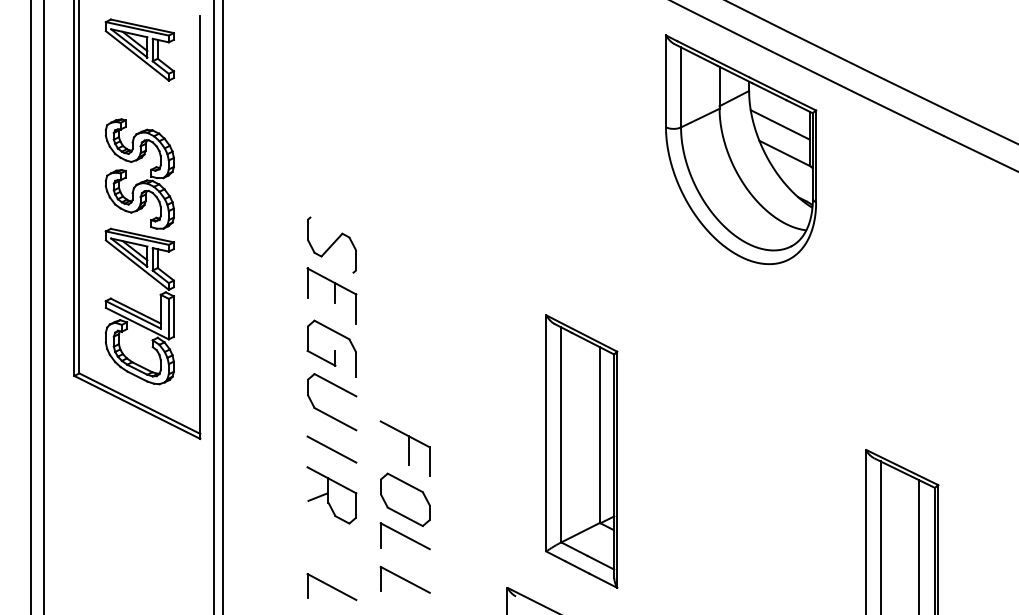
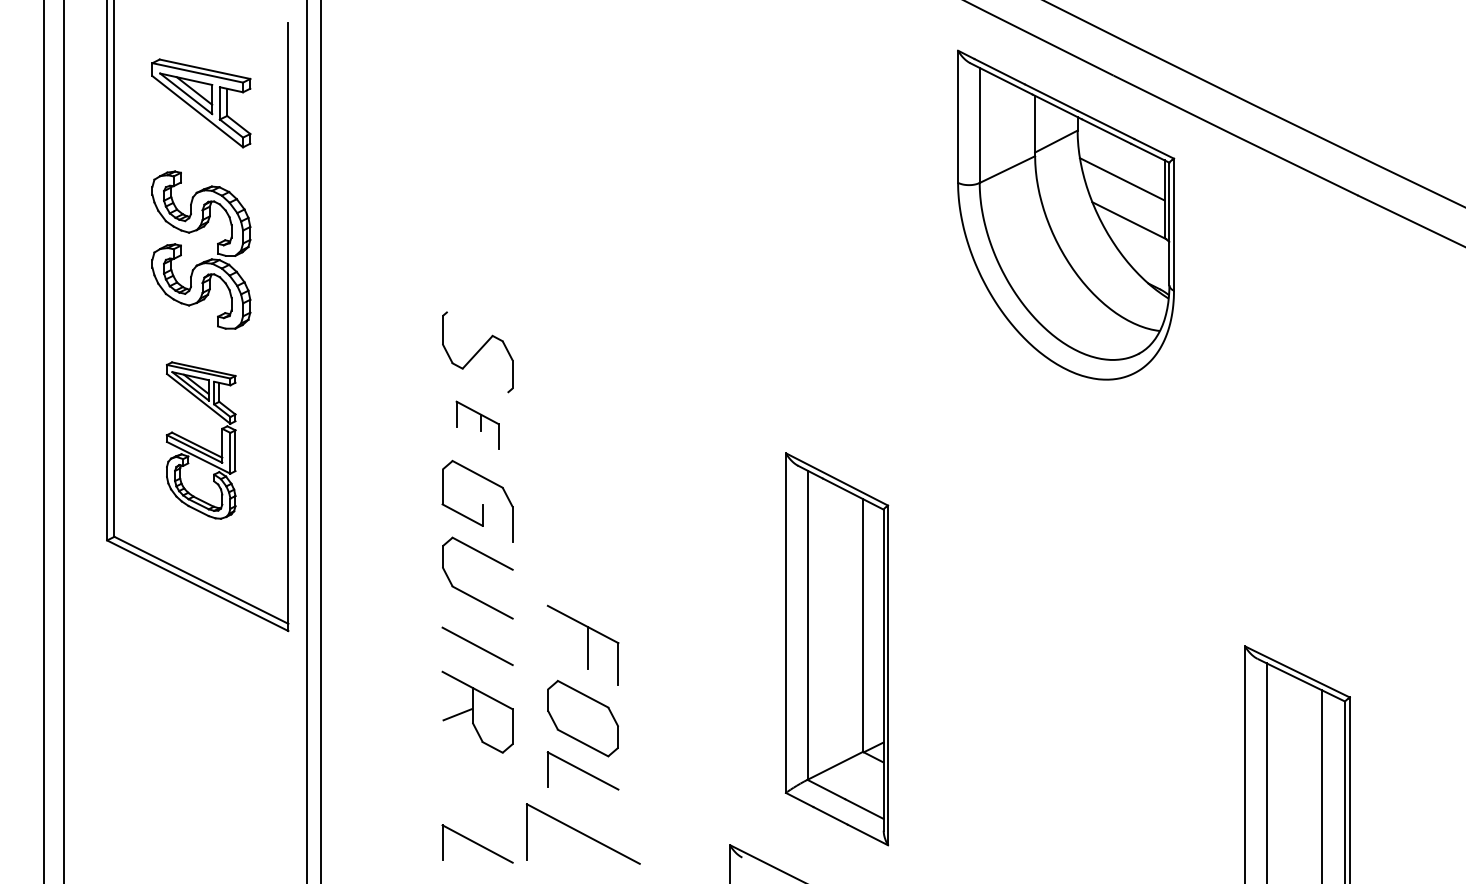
part: (139, 49) -> (200, 102), moved
part: (331, 295) -> (477, 424), size x0.6
part: (139, 306) -> (200, 440), size x0.7
part: (404, 579) -> (581, 833), size x1.6

